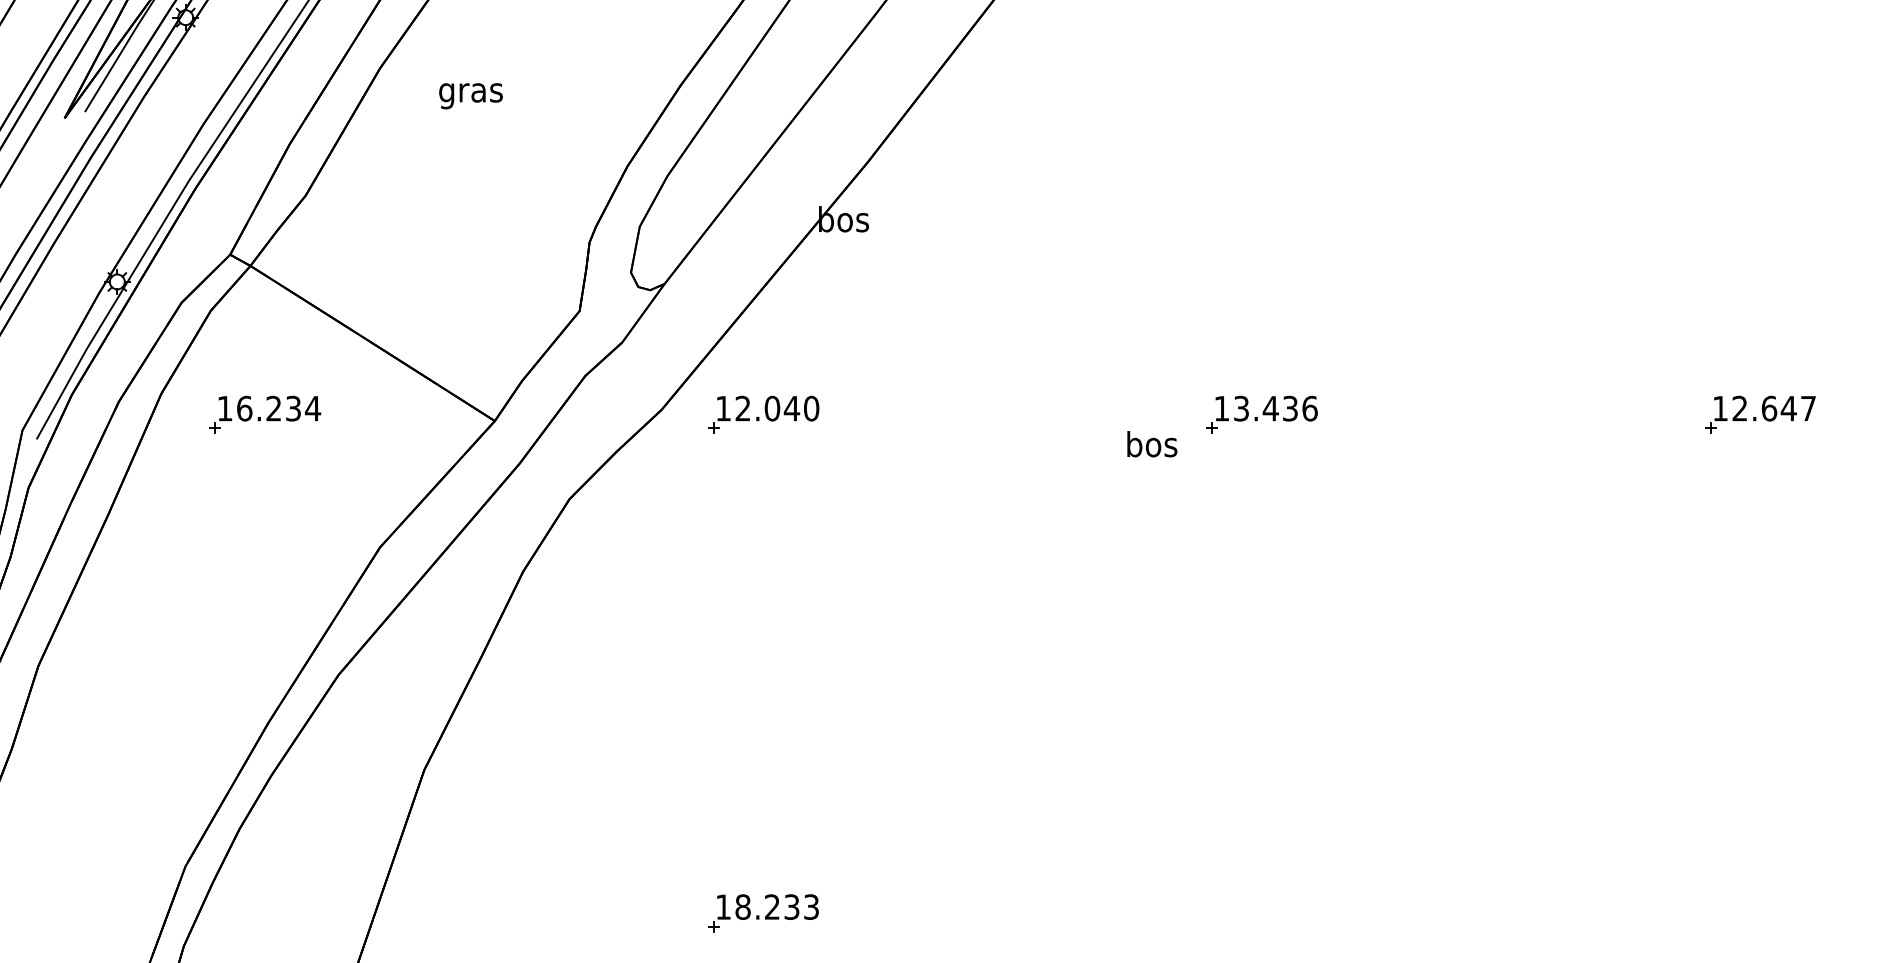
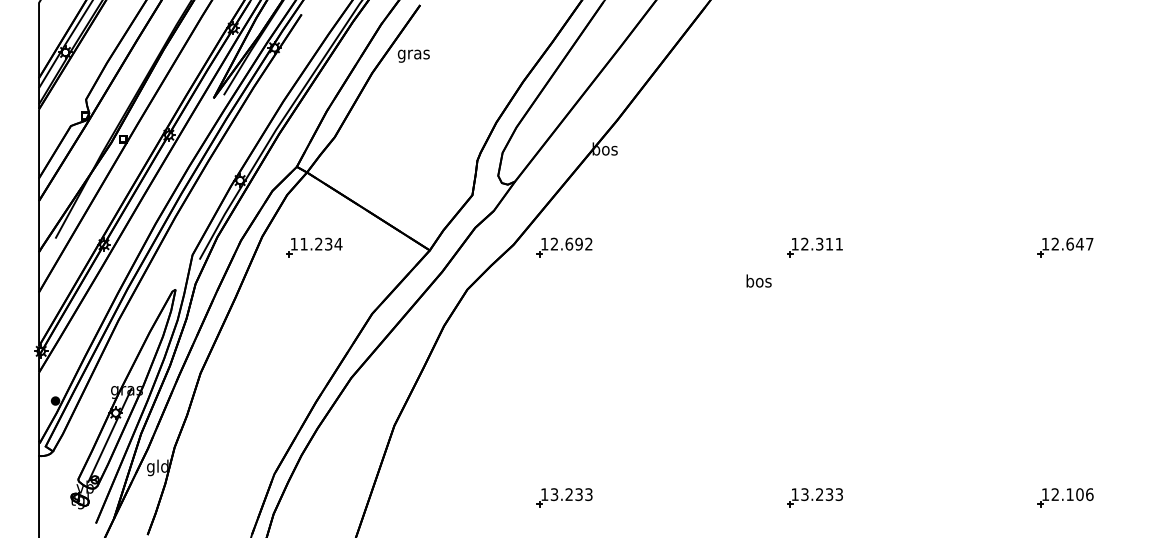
text: (470, 94) -> (413, 55), moved
text: (245, 407) -> (304, 243), 16.234 -> 11.234
text: (790, 407) -> (578, 243), 12.040 -> 12.692
text: (1276, 407) -> (822, 243), 13.436 -> 12.311
text: (1151, 443) -> (758, 280), moved
text: (742, 906) -> (554, 494), 18.233 -> 13.233
part: (1260, 912) -> (814, 497), added
part: (1760, 912) -> (1065, 497), added

